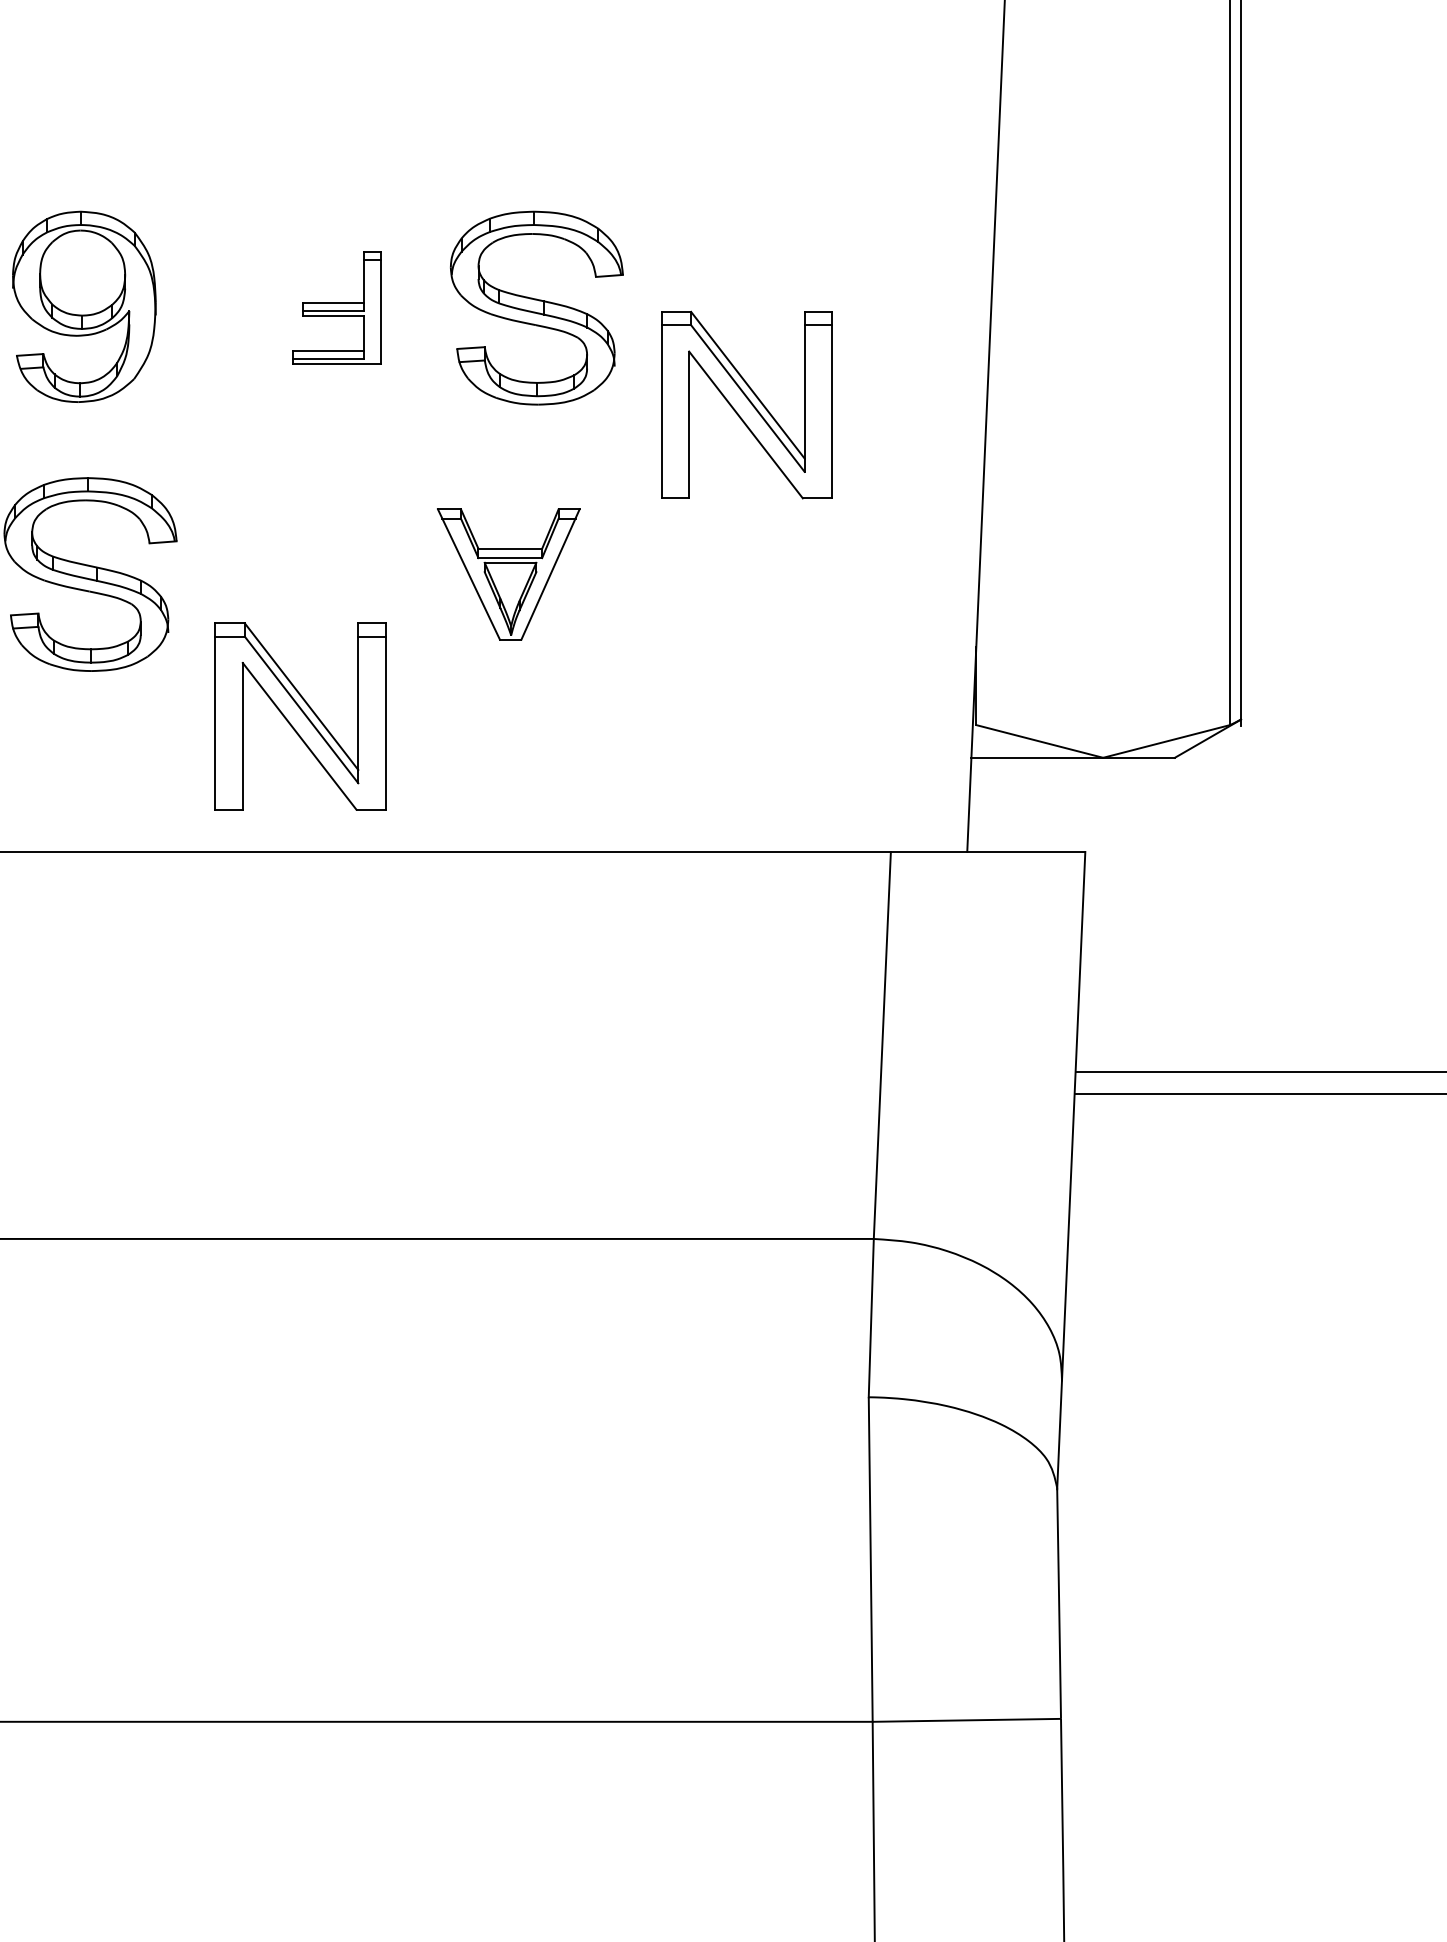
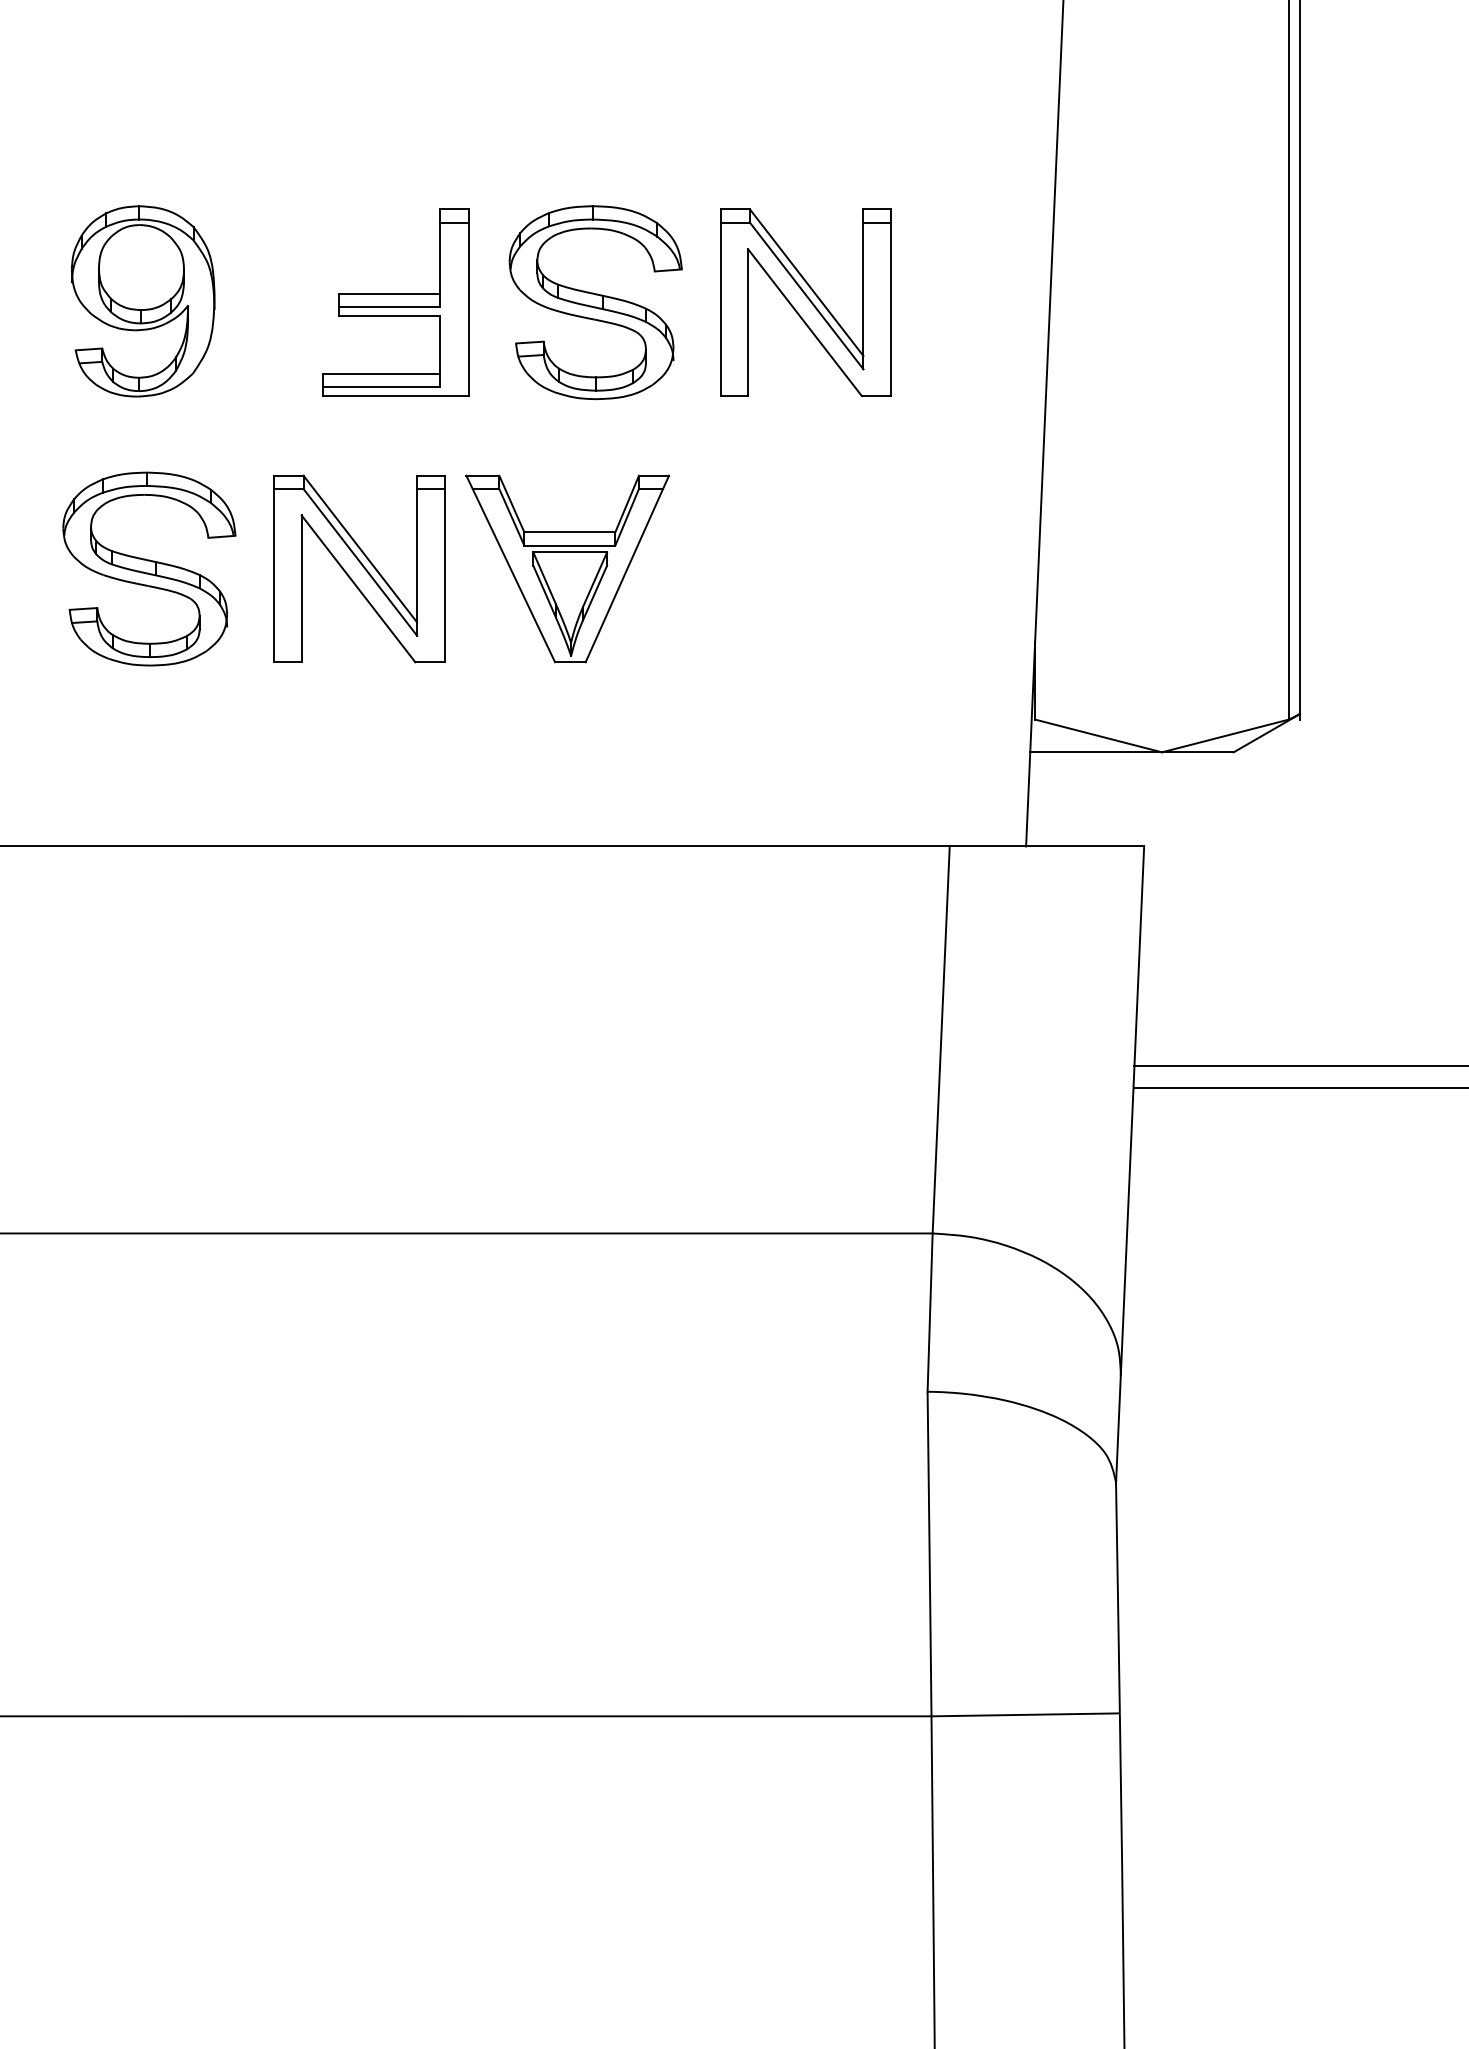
part: (336, 308) -> (395, 302), size x1.67
part: (746, 405) -> (805, 302), moved
part: (508, 574) -> (567, 568), size x1.43
part: (300, 716) -> (359, 568), moved

